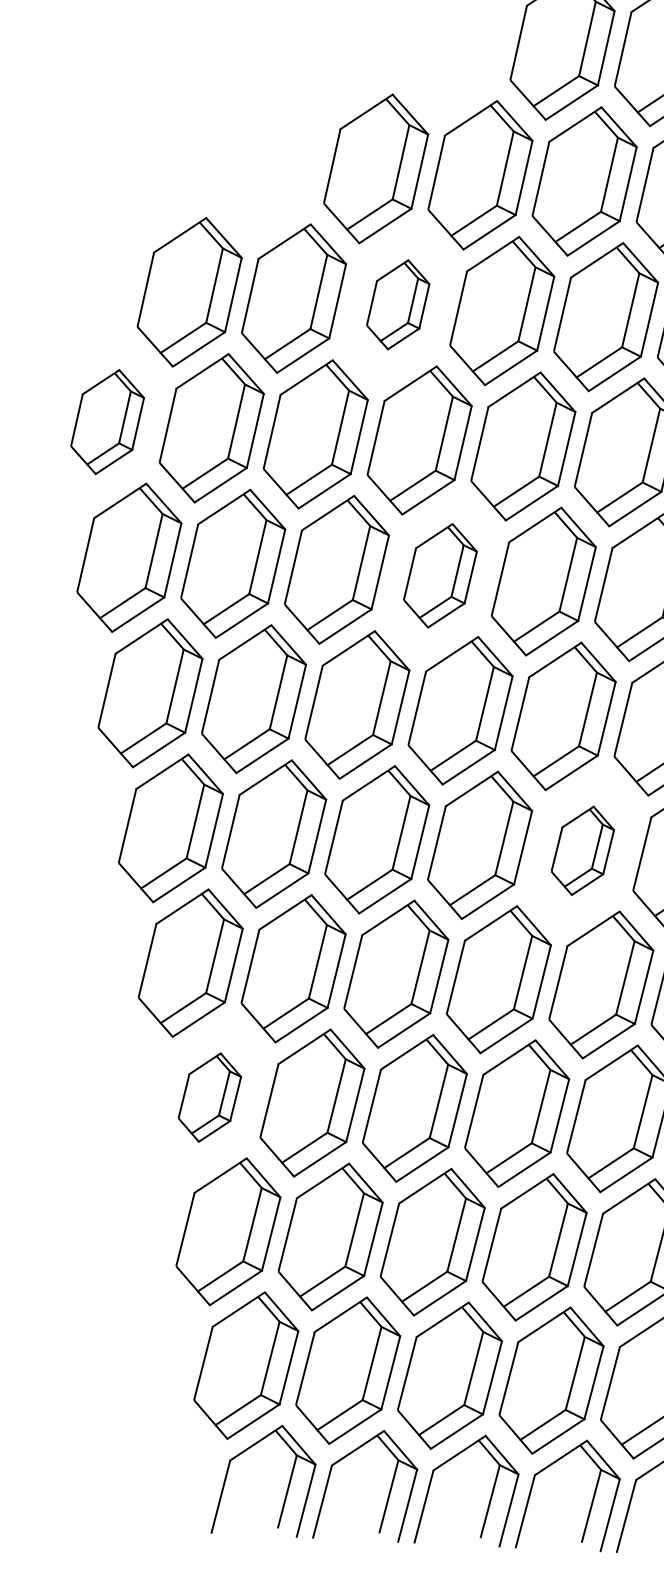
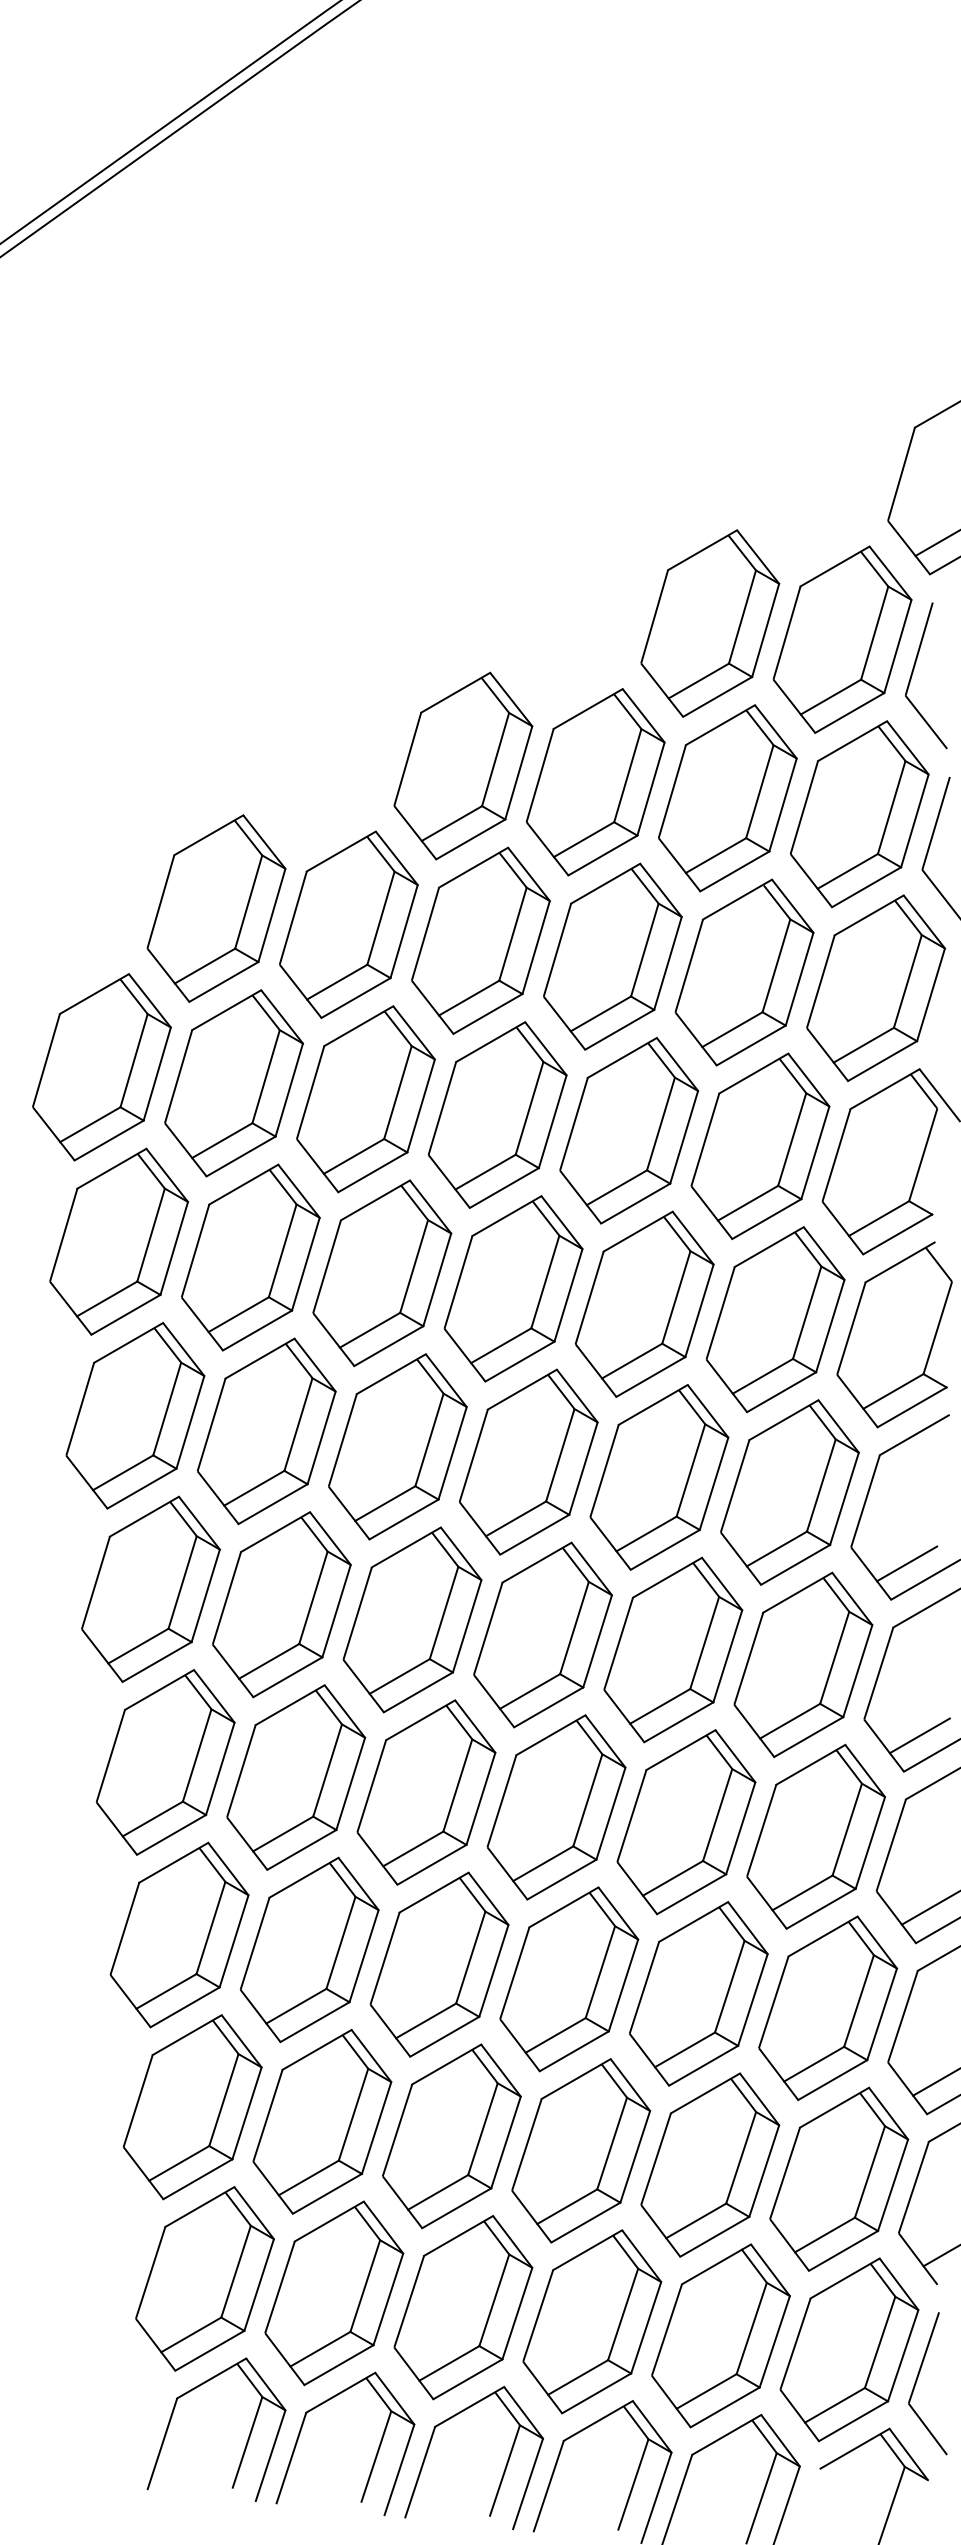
part: (397, 304) -> (480, 940), size x1.67
part: (107, 422) -> (101, 1067), size x1.43
part: (440, 575) -> (513, 1288), size x1.43
part: (582, 850) -> (673, 1649), size x1.67
part: (209, 1097) -> (179, 1934), size x1.67

